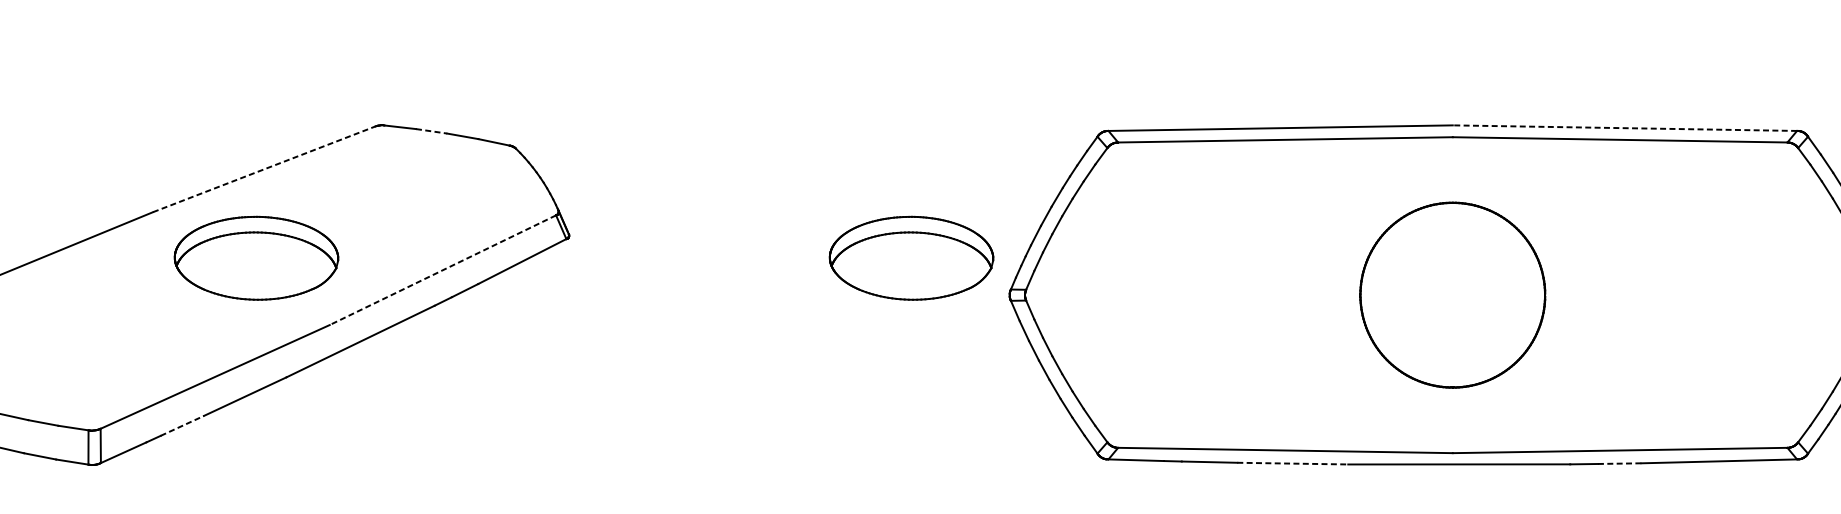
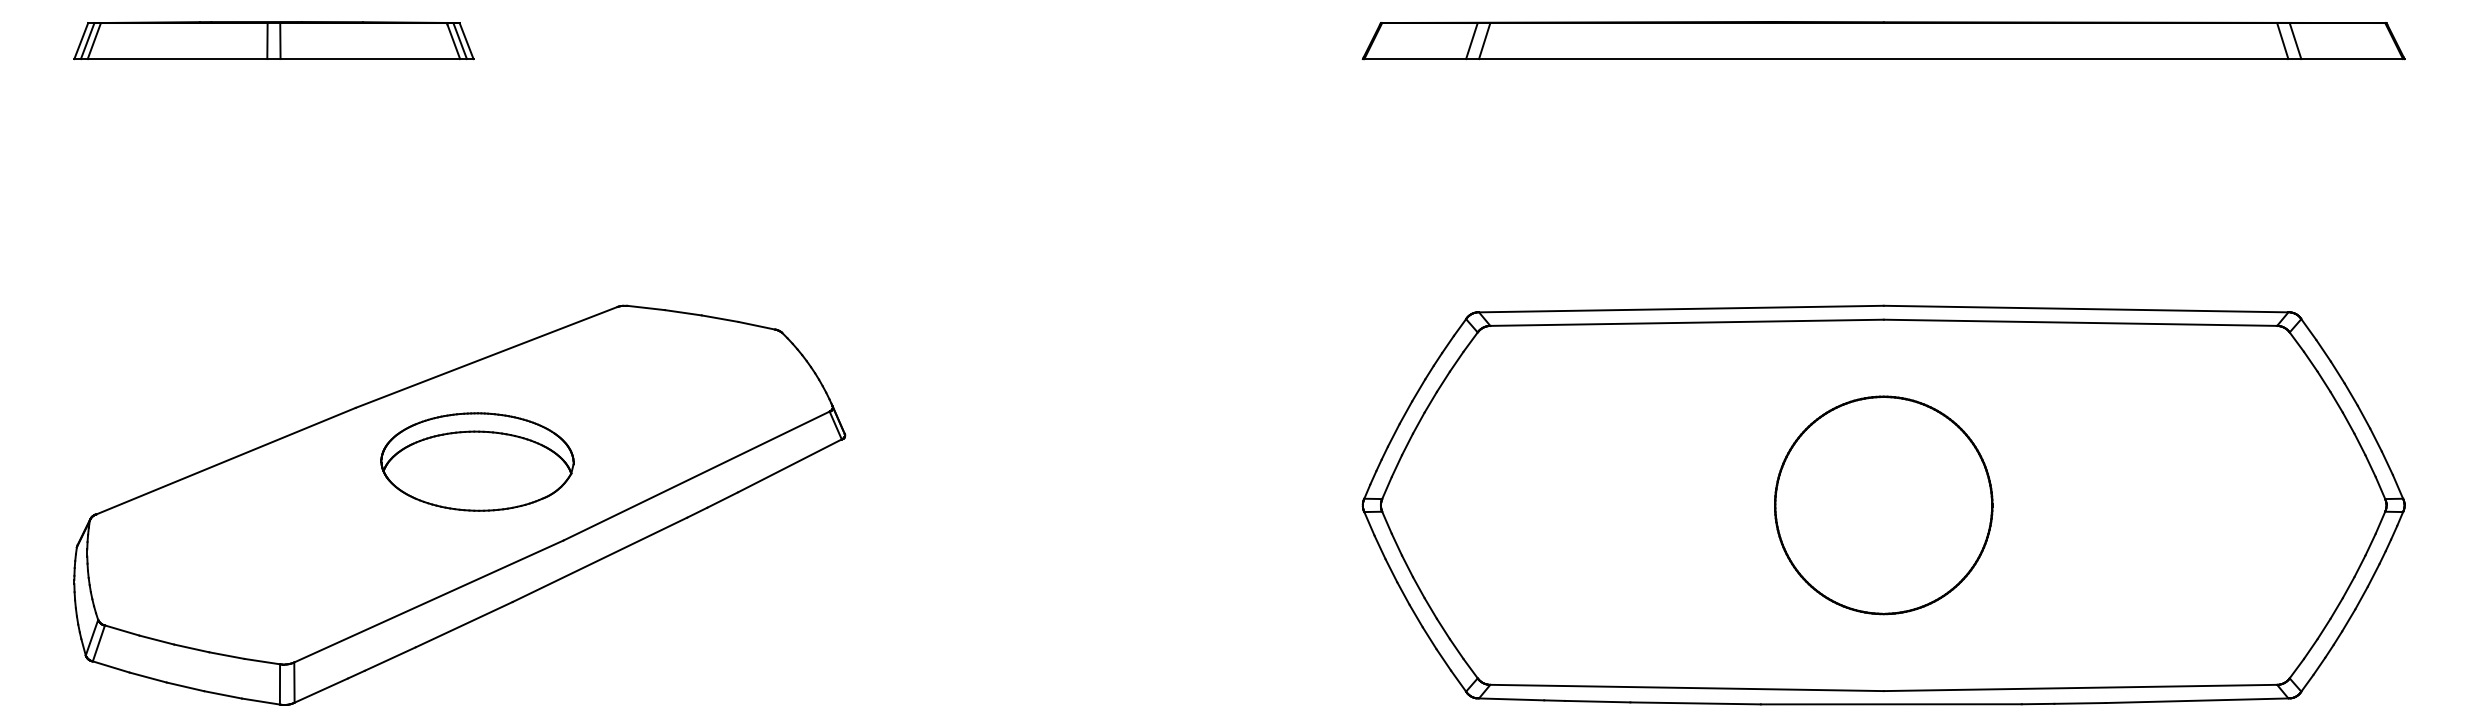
line: (1624, 128) -> (2085, 309), dashed -> solid
line: (431, 131) -> (683, 312), dashed -> solid
line: (265, 169) -> (487, 357), dashed -> solid
part: (911, 257) -> (1247, 461), removed
line: (442, 270) -> (696, 476), dashed -> solid
line: (182, 425) -> (390, 658), dashed -> solid
line: (1293, 463) -> (1696, 703), dashed -> solid
line: (1619, 463) -> (2079, 703), dashed -> solid

